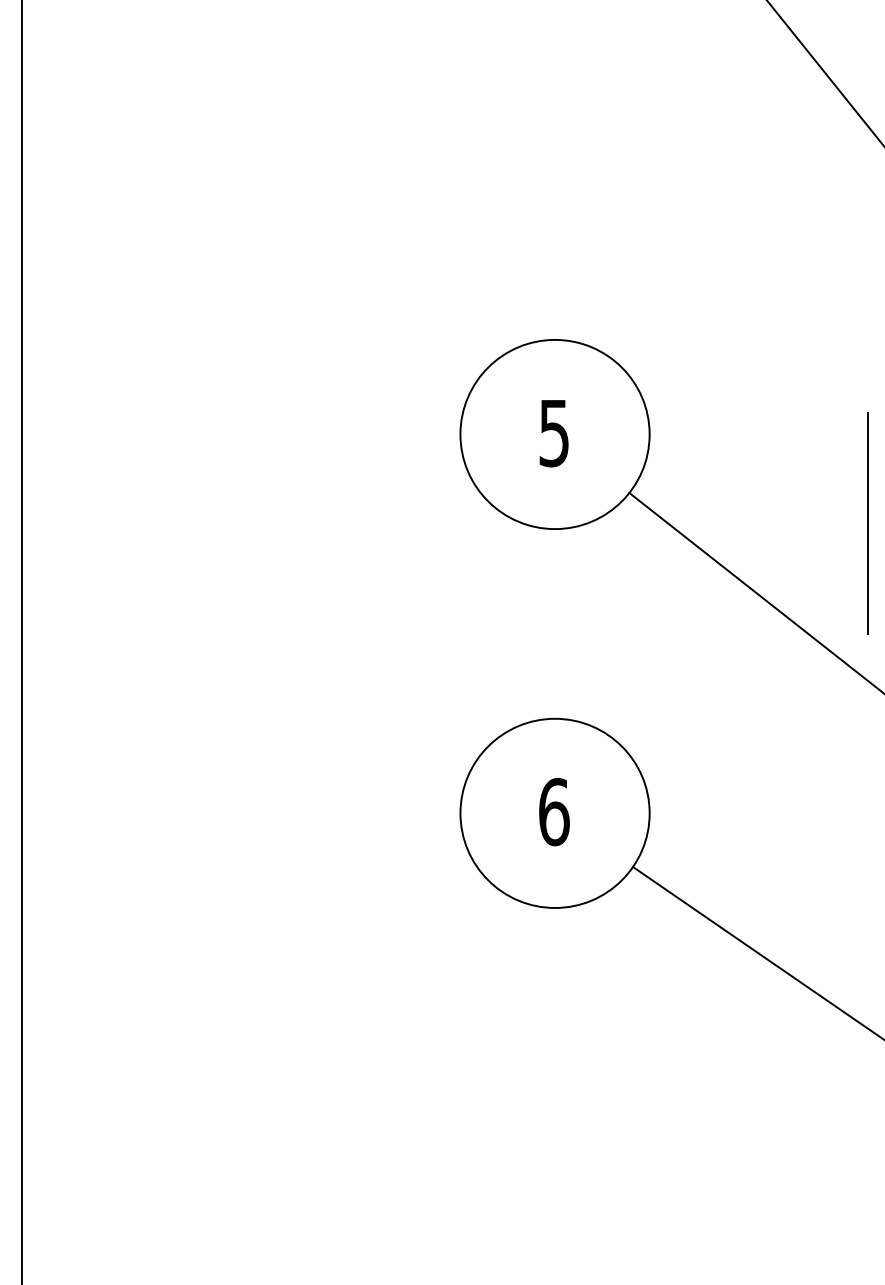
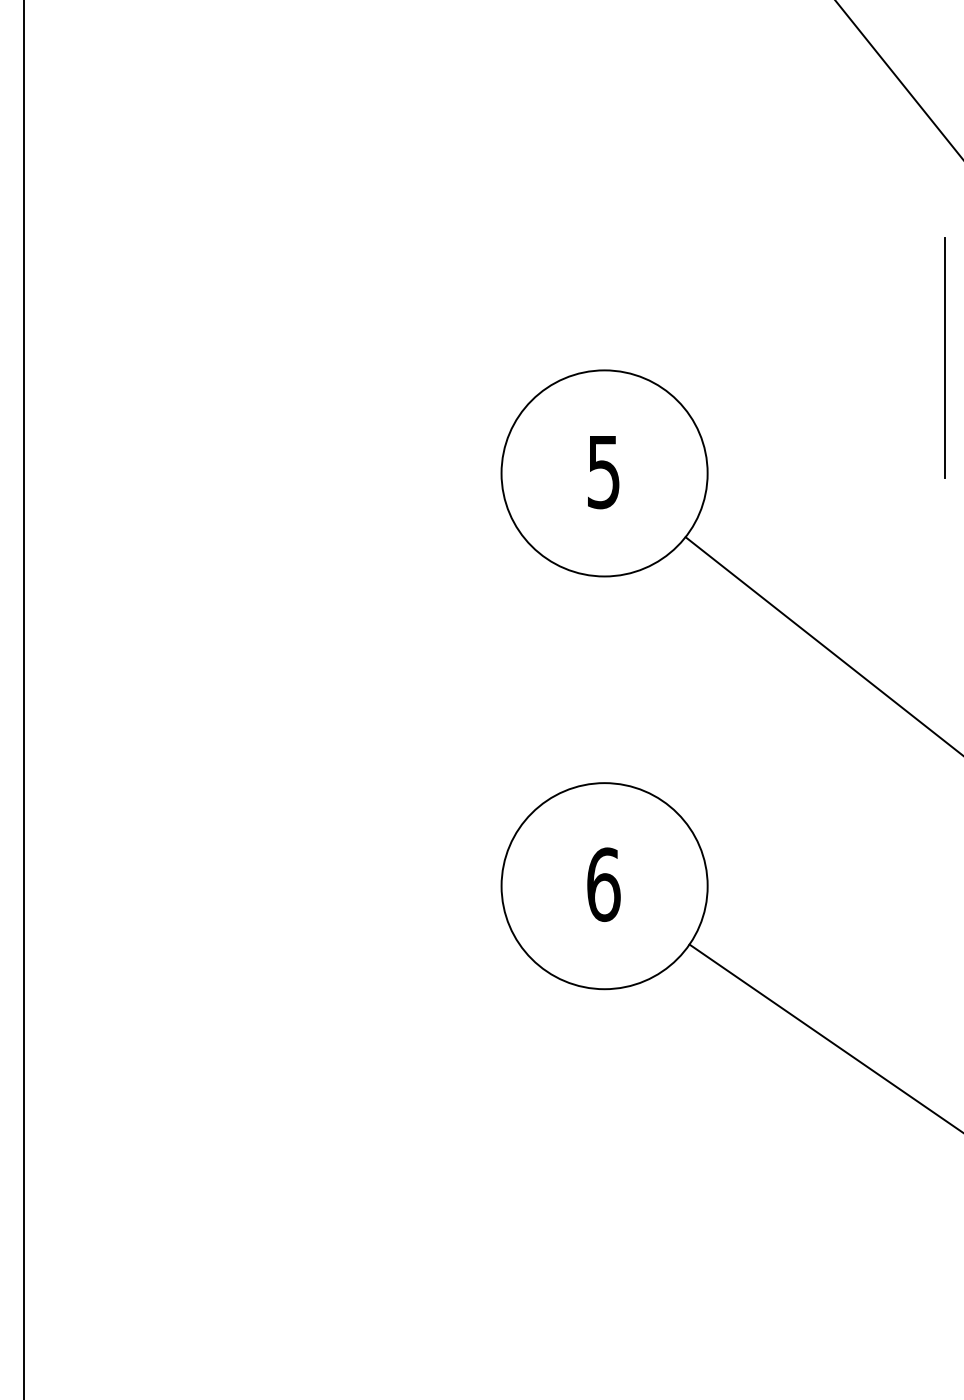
line: (867, 523) -> (944, 357), moved

